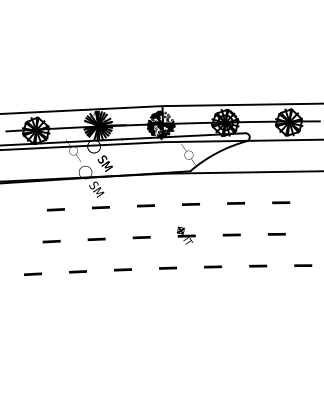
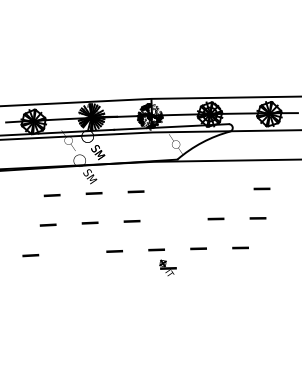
line: (190, 203) -> (177, 189), removed
line: (236, 203) -> (220, 189), removed
part: (185, 235) -> (167, 267), moved
line: (303, 265) -> (282, 247), removed
line: (77, 271) -> (72, 252), removed

